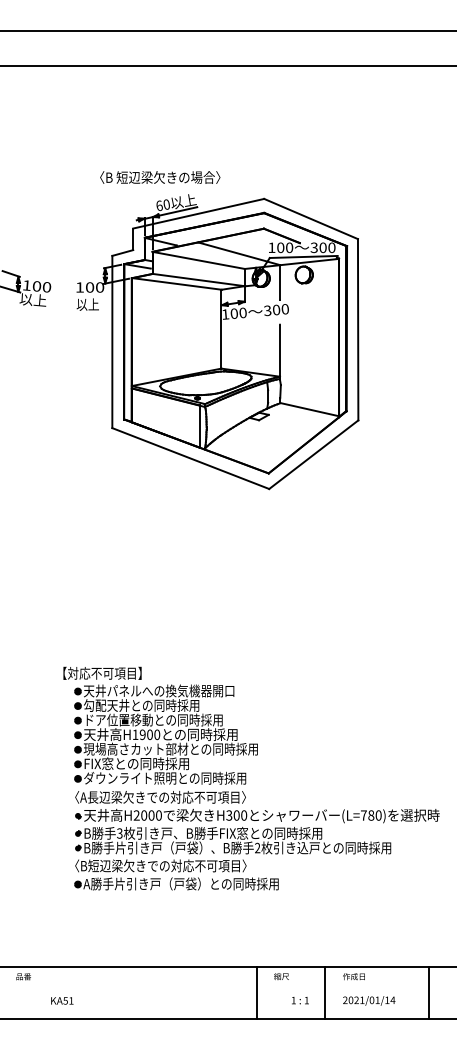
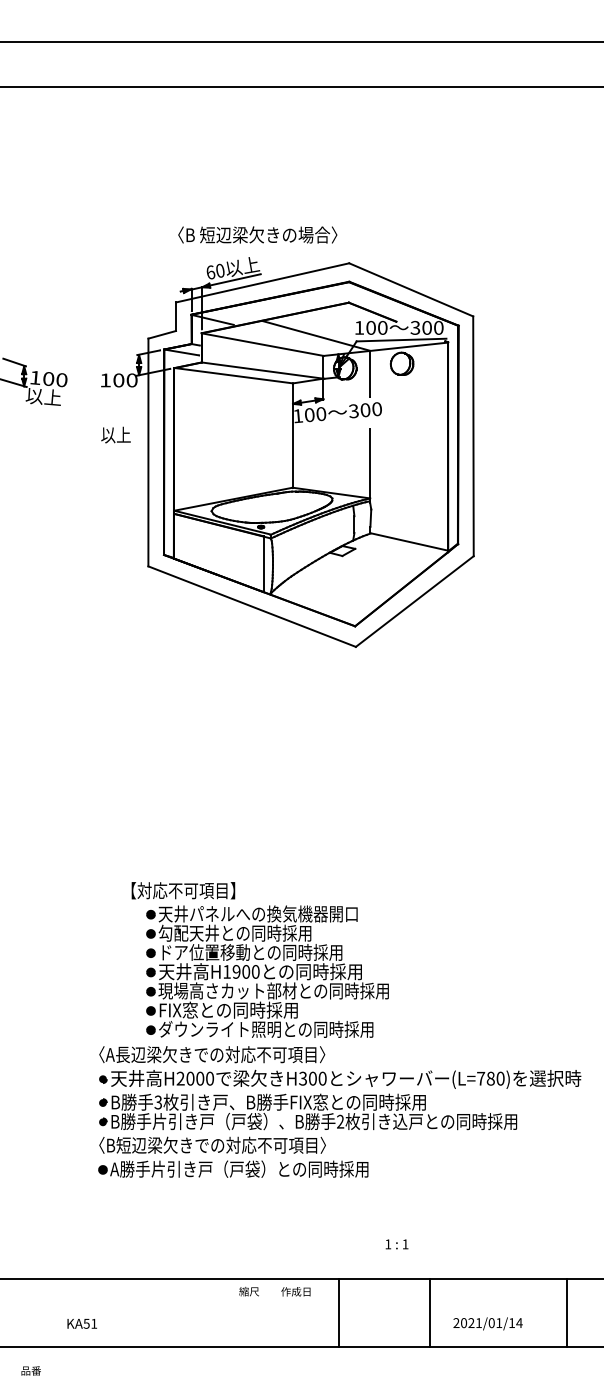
text: (160, 177) -> (257, 234), moved
text: (87, 304) -> (115, 434), moved
part: (160, 725) -> (259, 959), moved
text: (23, 976) -> (30, 1370), moved
text: (281, 976) -> (248, 1291), moved
text: (353, 976) -> (295, 1291), moved
text: (299, 1000) -> (396, 1244), moved

